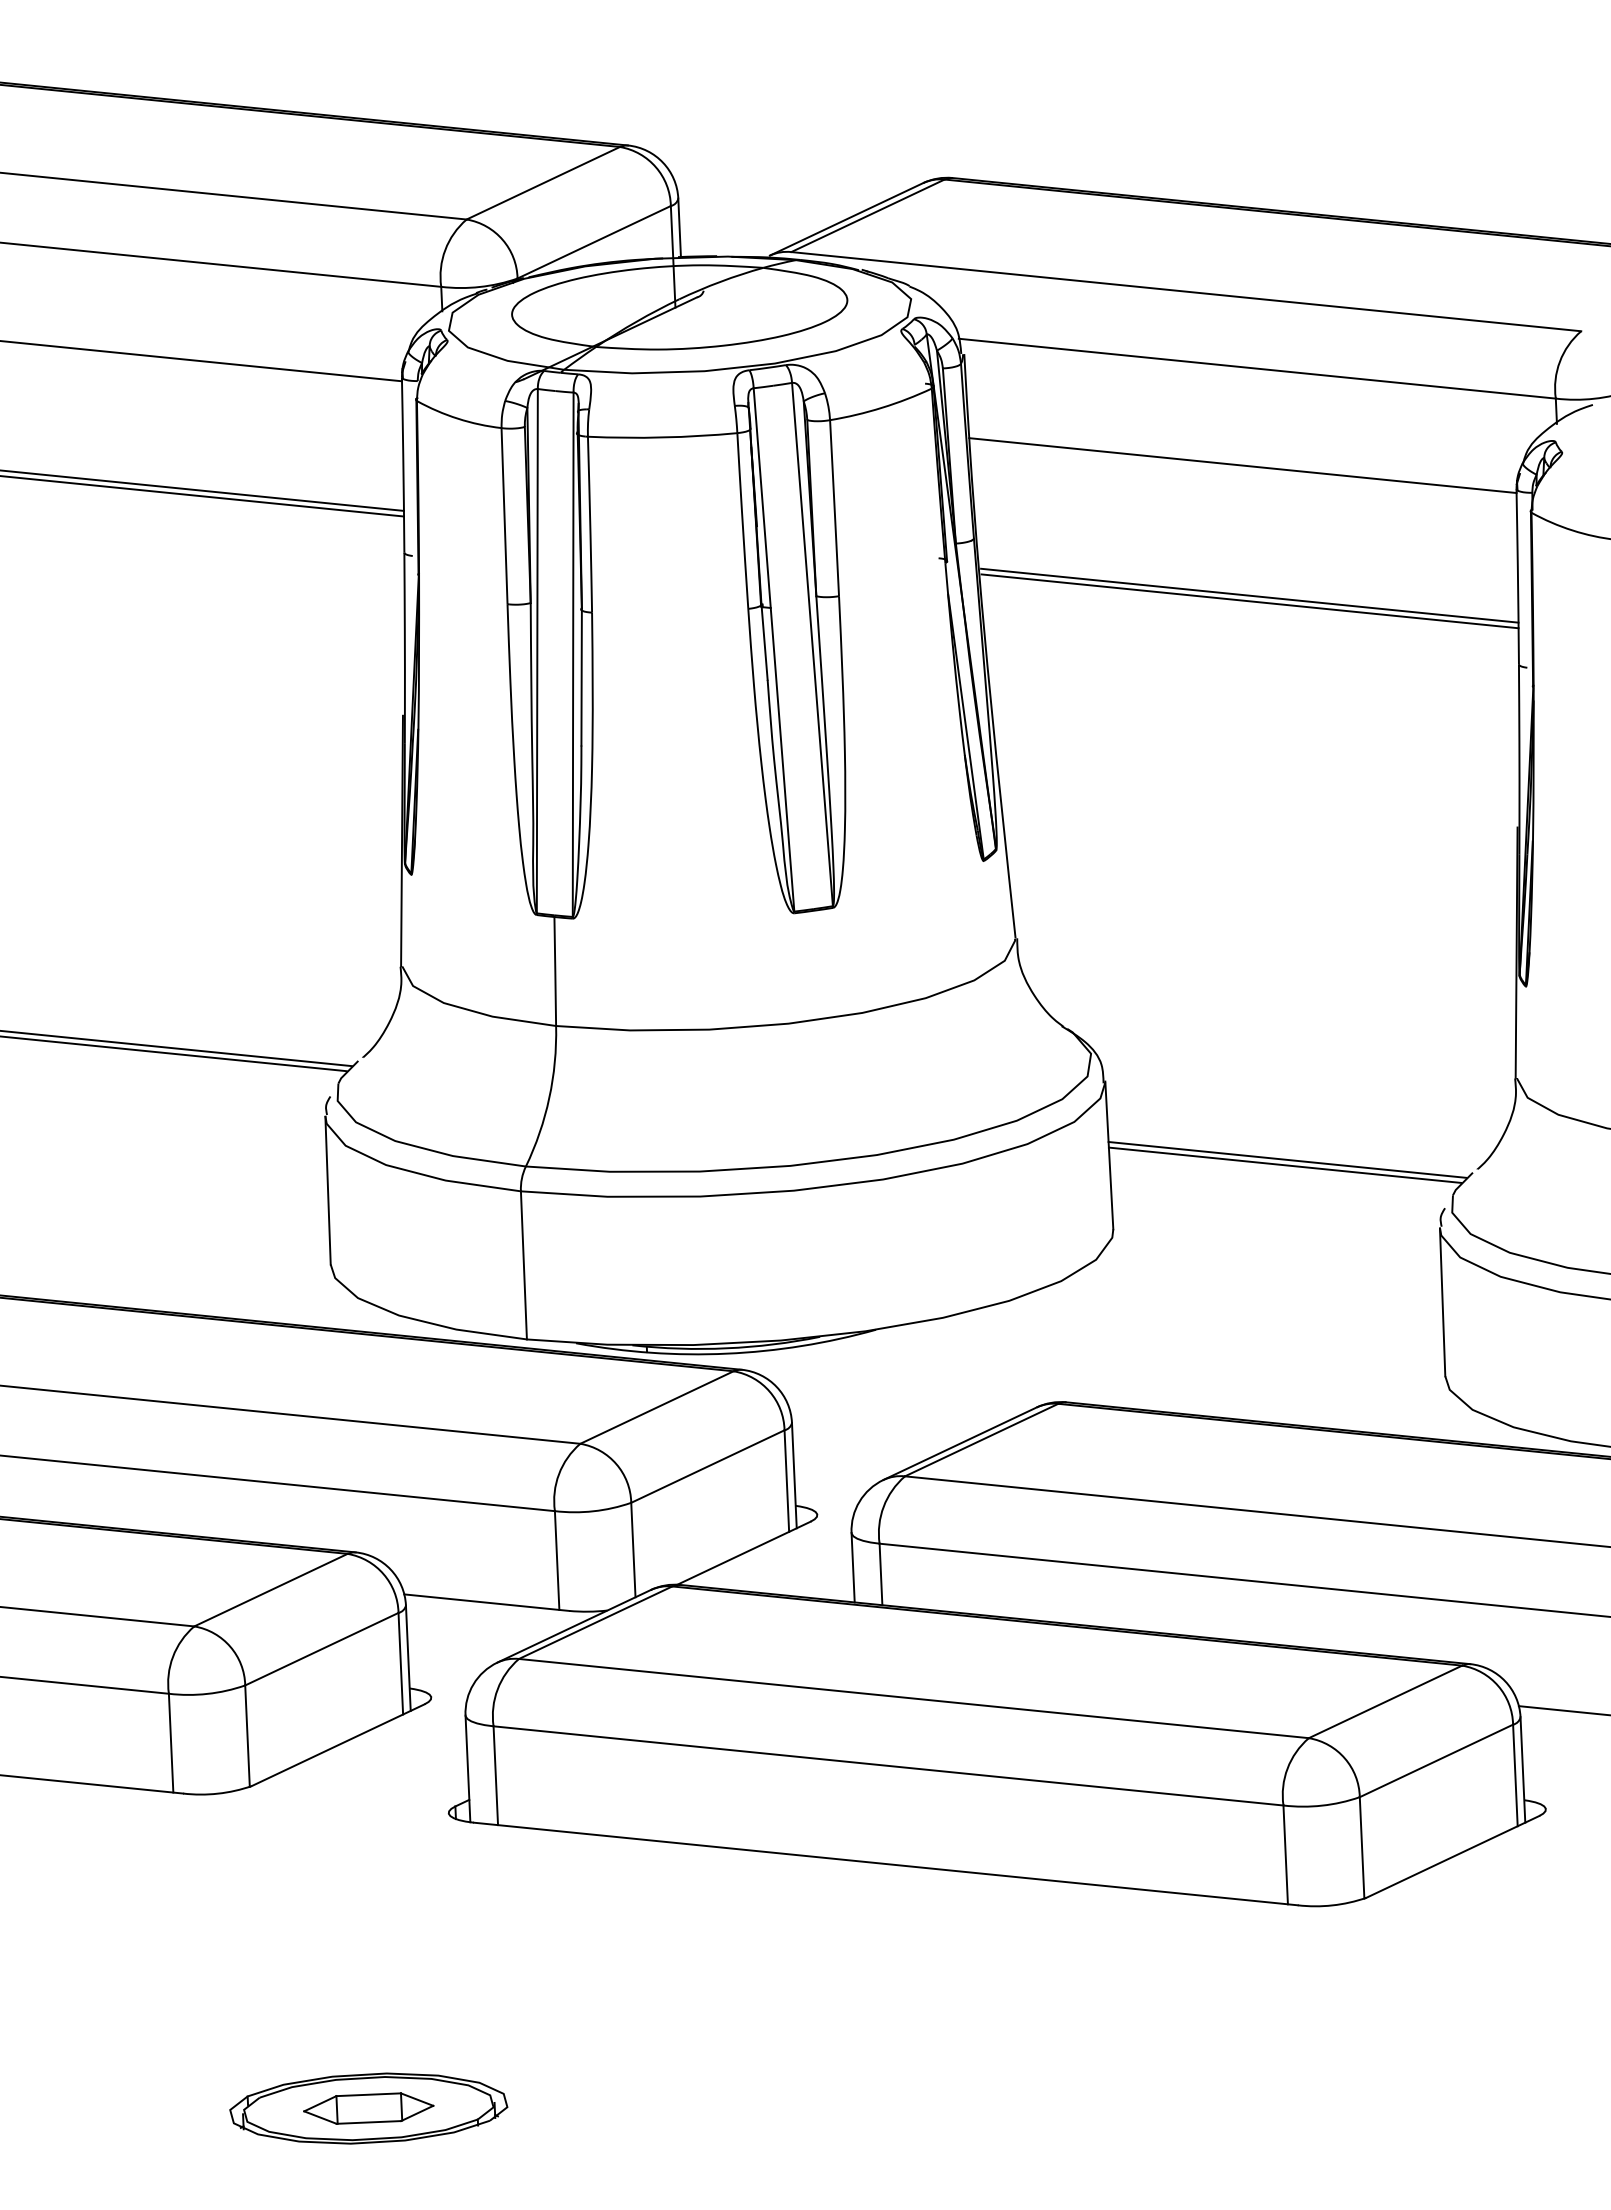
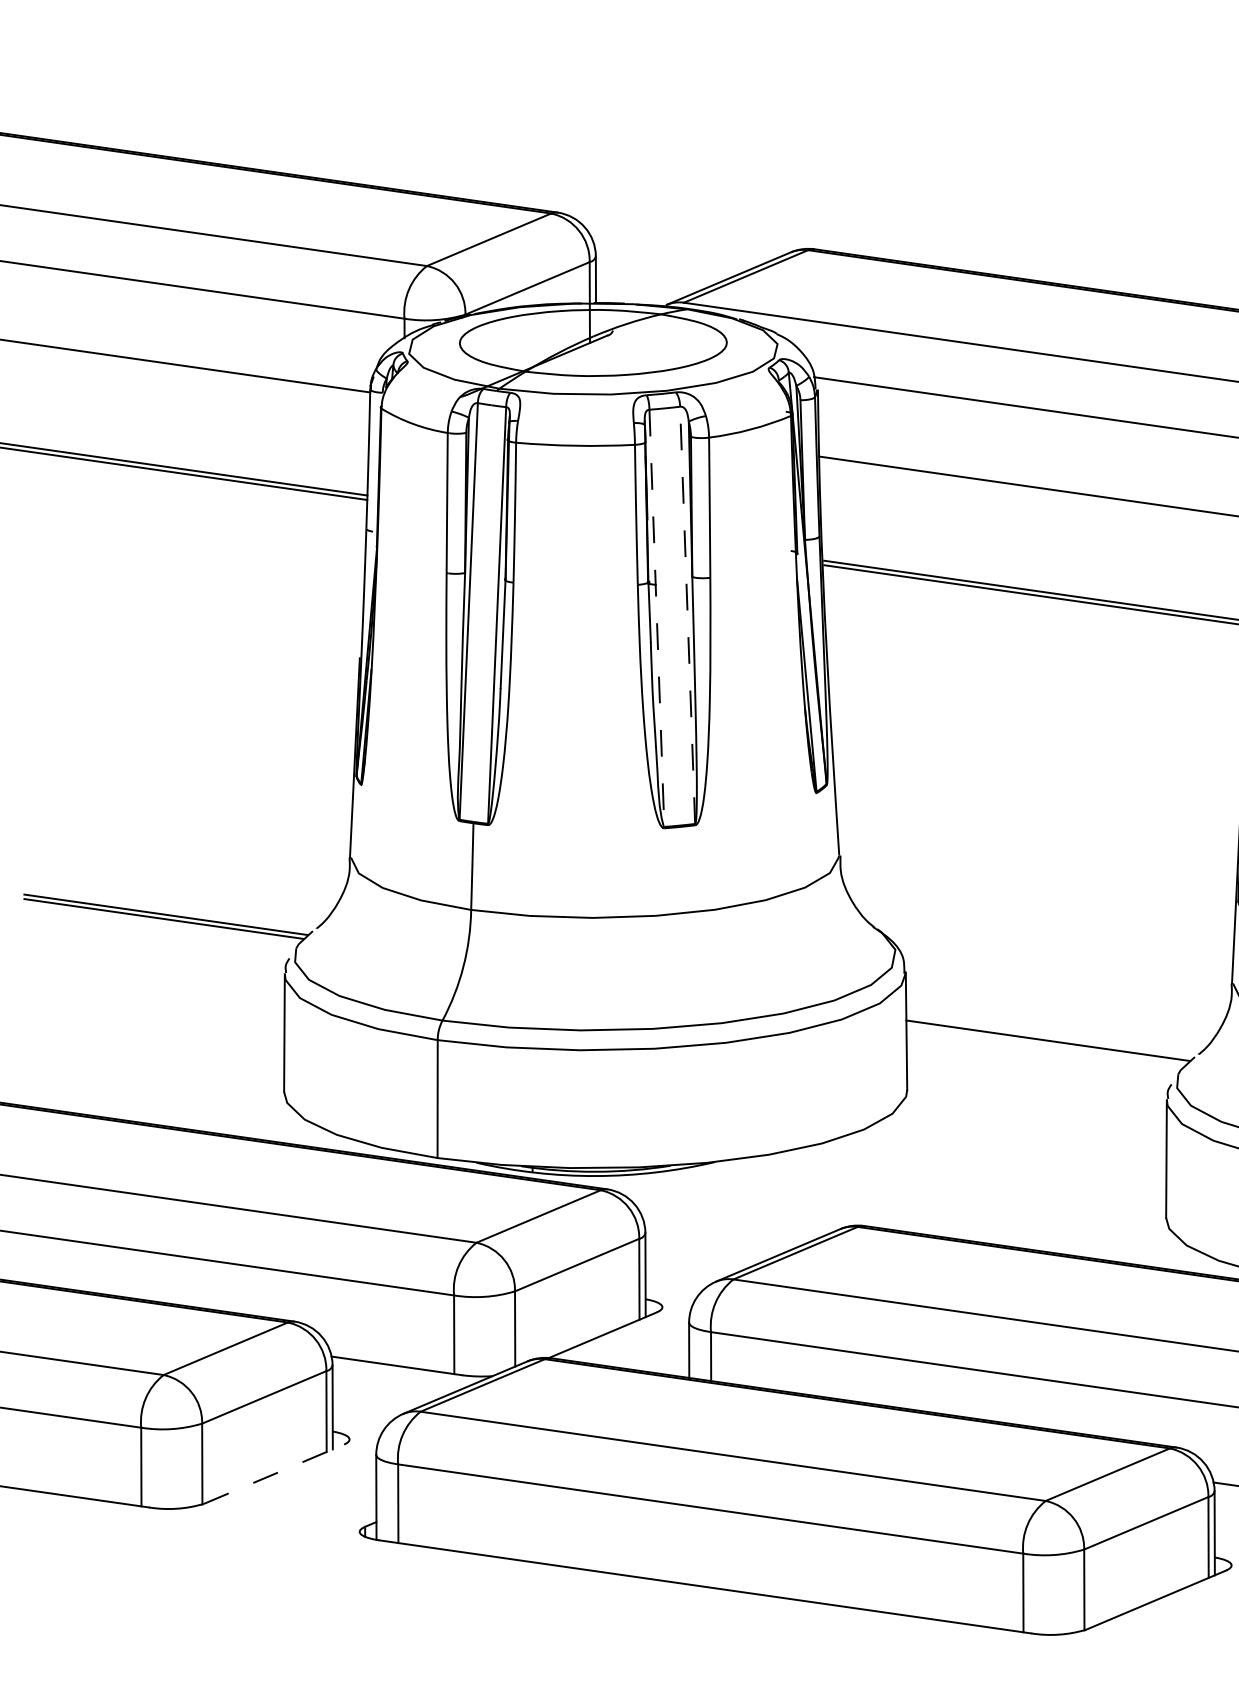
line: (812, 644) -> (687, 615), solid -> dashed
line: (774, 650) -> (657, 618), solid -> dashed
line: (1284, 1164) -> (1045, 1044), removed
line: (338, 1745) -> (274, 1474), solid -> dashed

